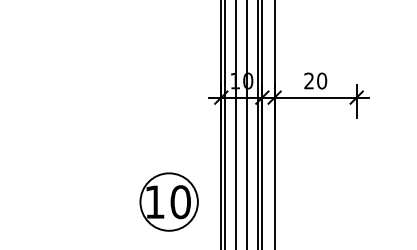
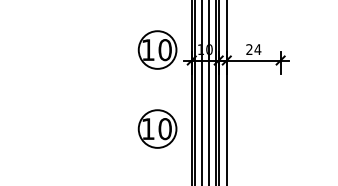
part: (169, 80) -> (157, 49), added
text: (321, 80) -> (257, 49), 20 -> 24

